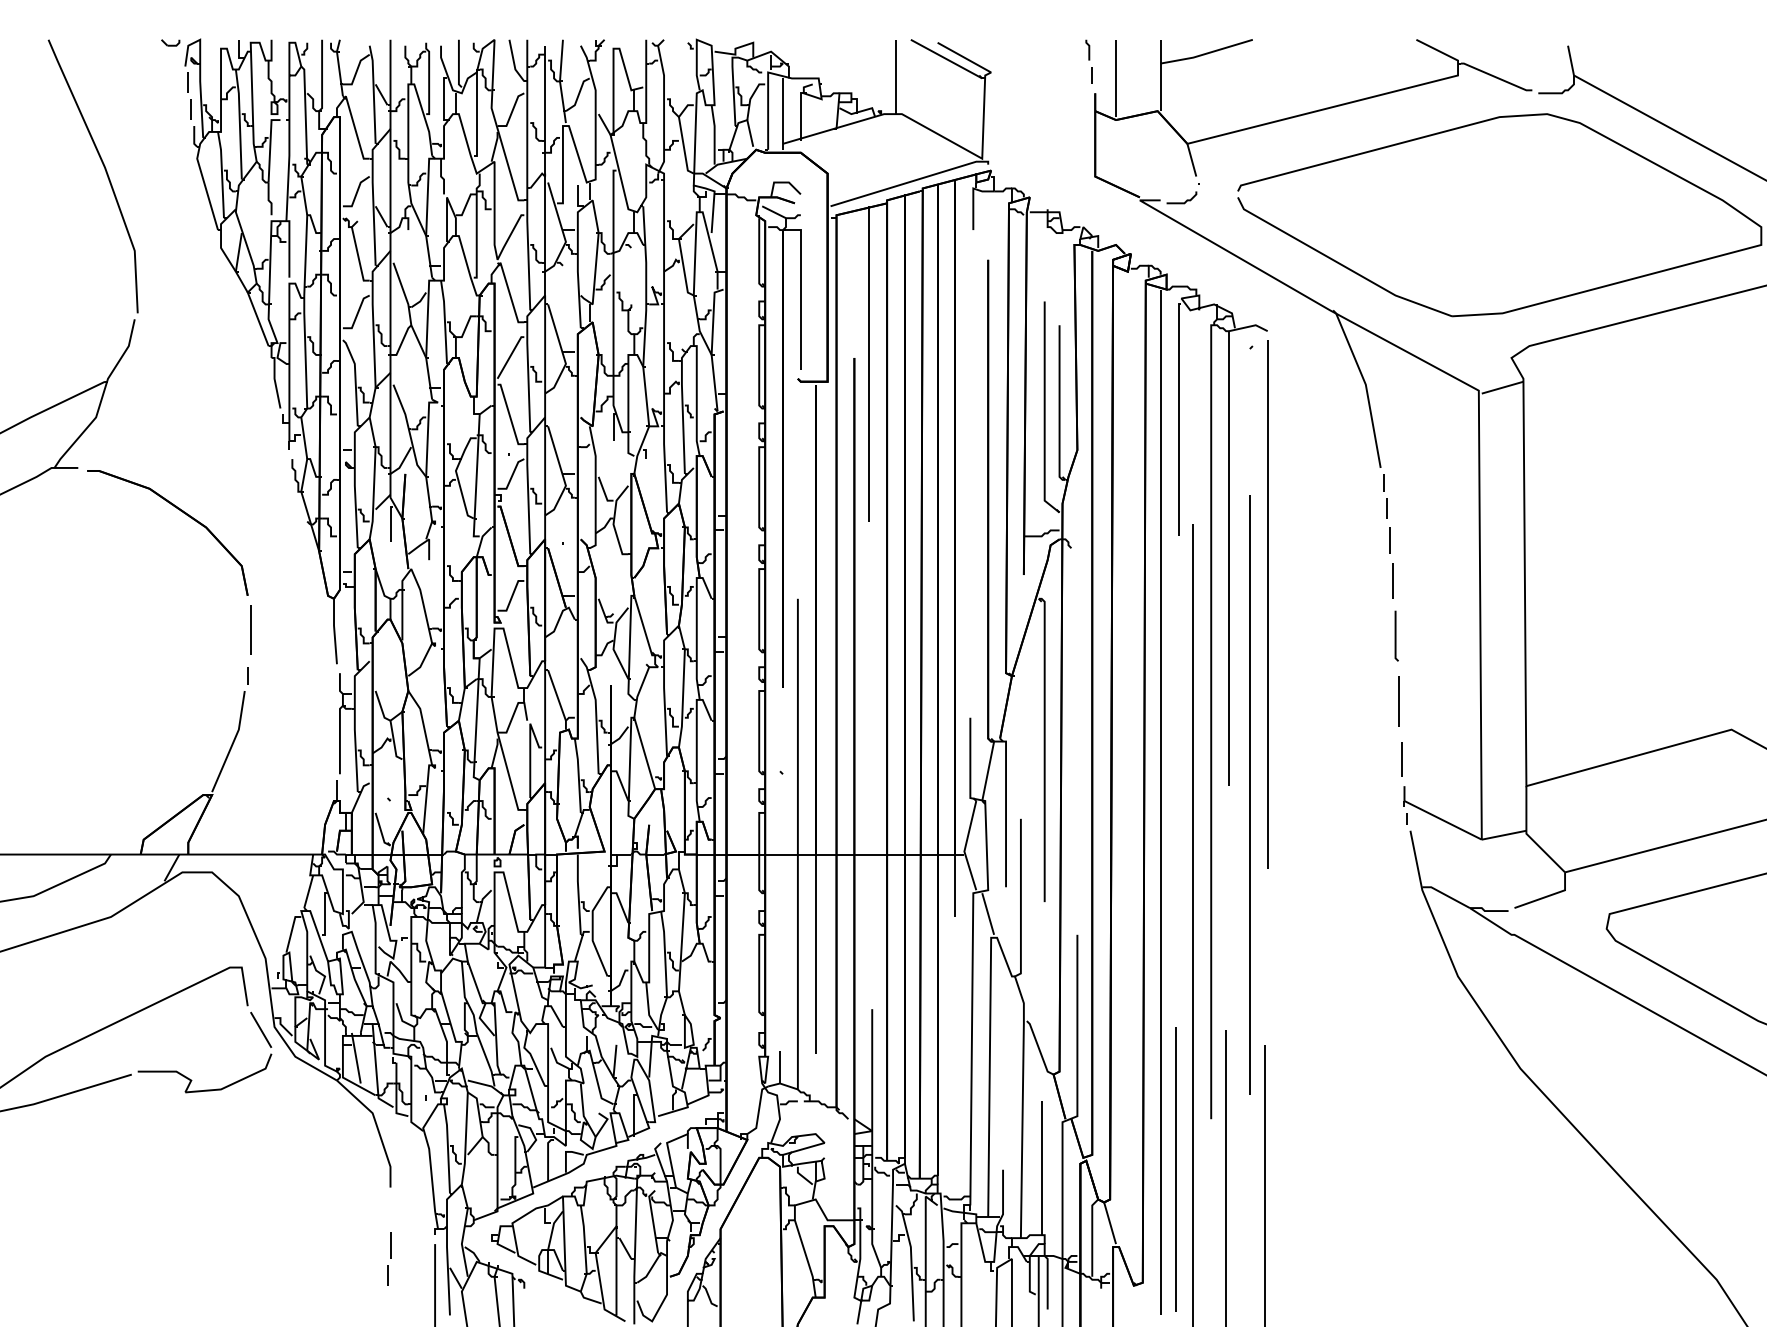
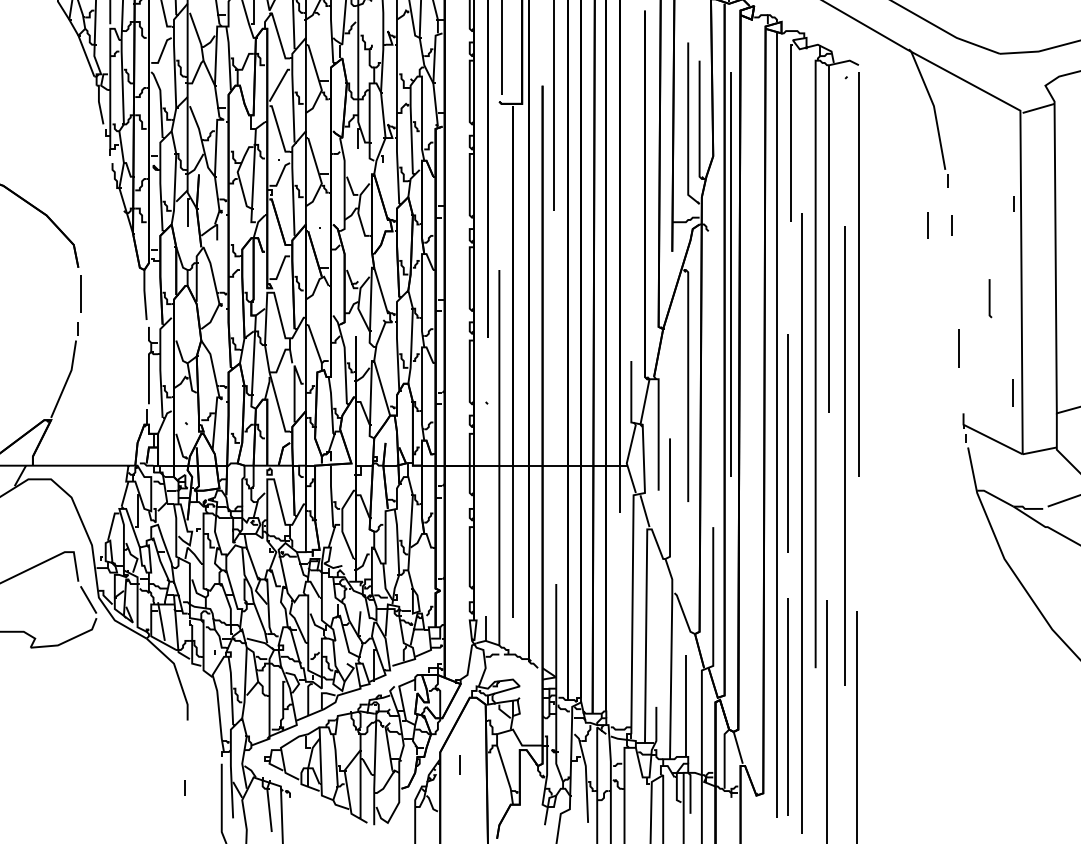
line: (1386, 508) -> (1014, 203), moved
line: (1392, 580) -> (928, 225), moved
line: (1100, 604) -> (730, 274), added
line: (1396, 635) -> (990, 298), moved
line: (1401, 759) -> (1012, 392), moved
line: (1249, 794) -> (844, 455), moved
line: (1175, 825) -> (788, 443), added
line: (390, 1245) -> (460, 764), moved

